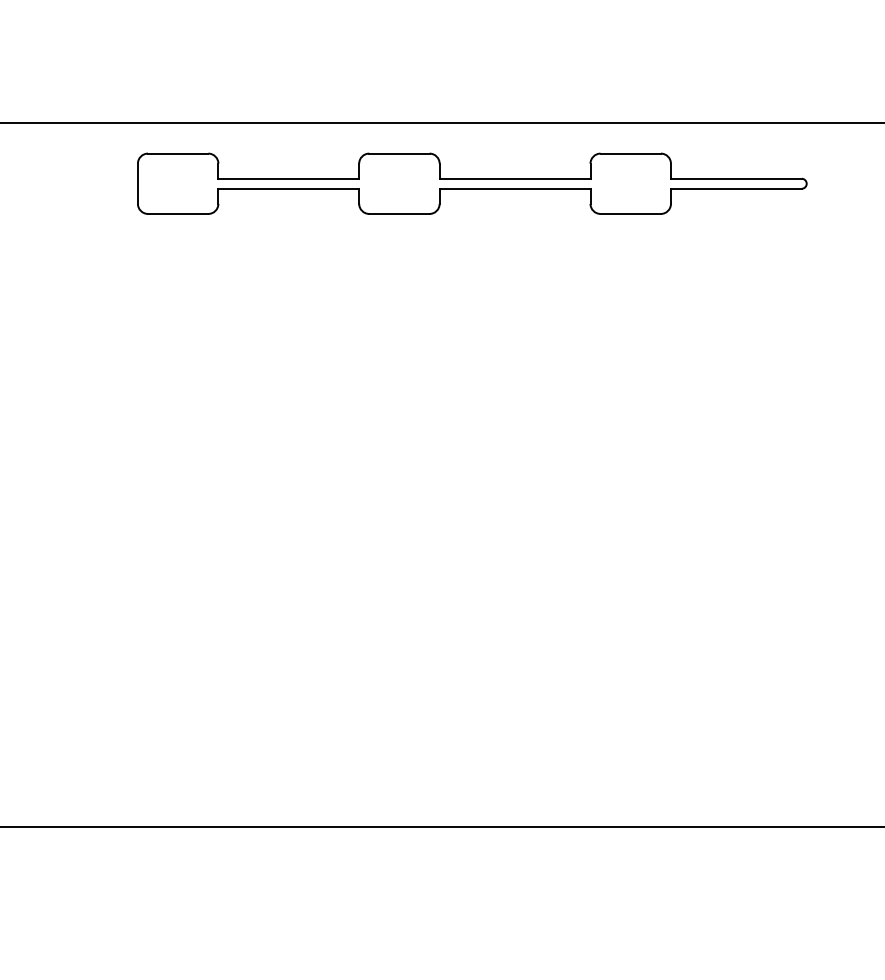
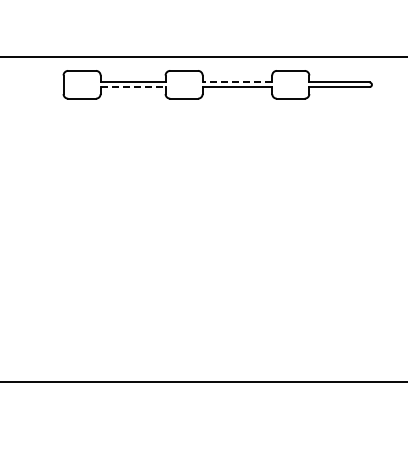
line: (515, 178) -> (237, 82), solid -> dashed
line: (289, 189) -> (133, 87), solid -> dashed

